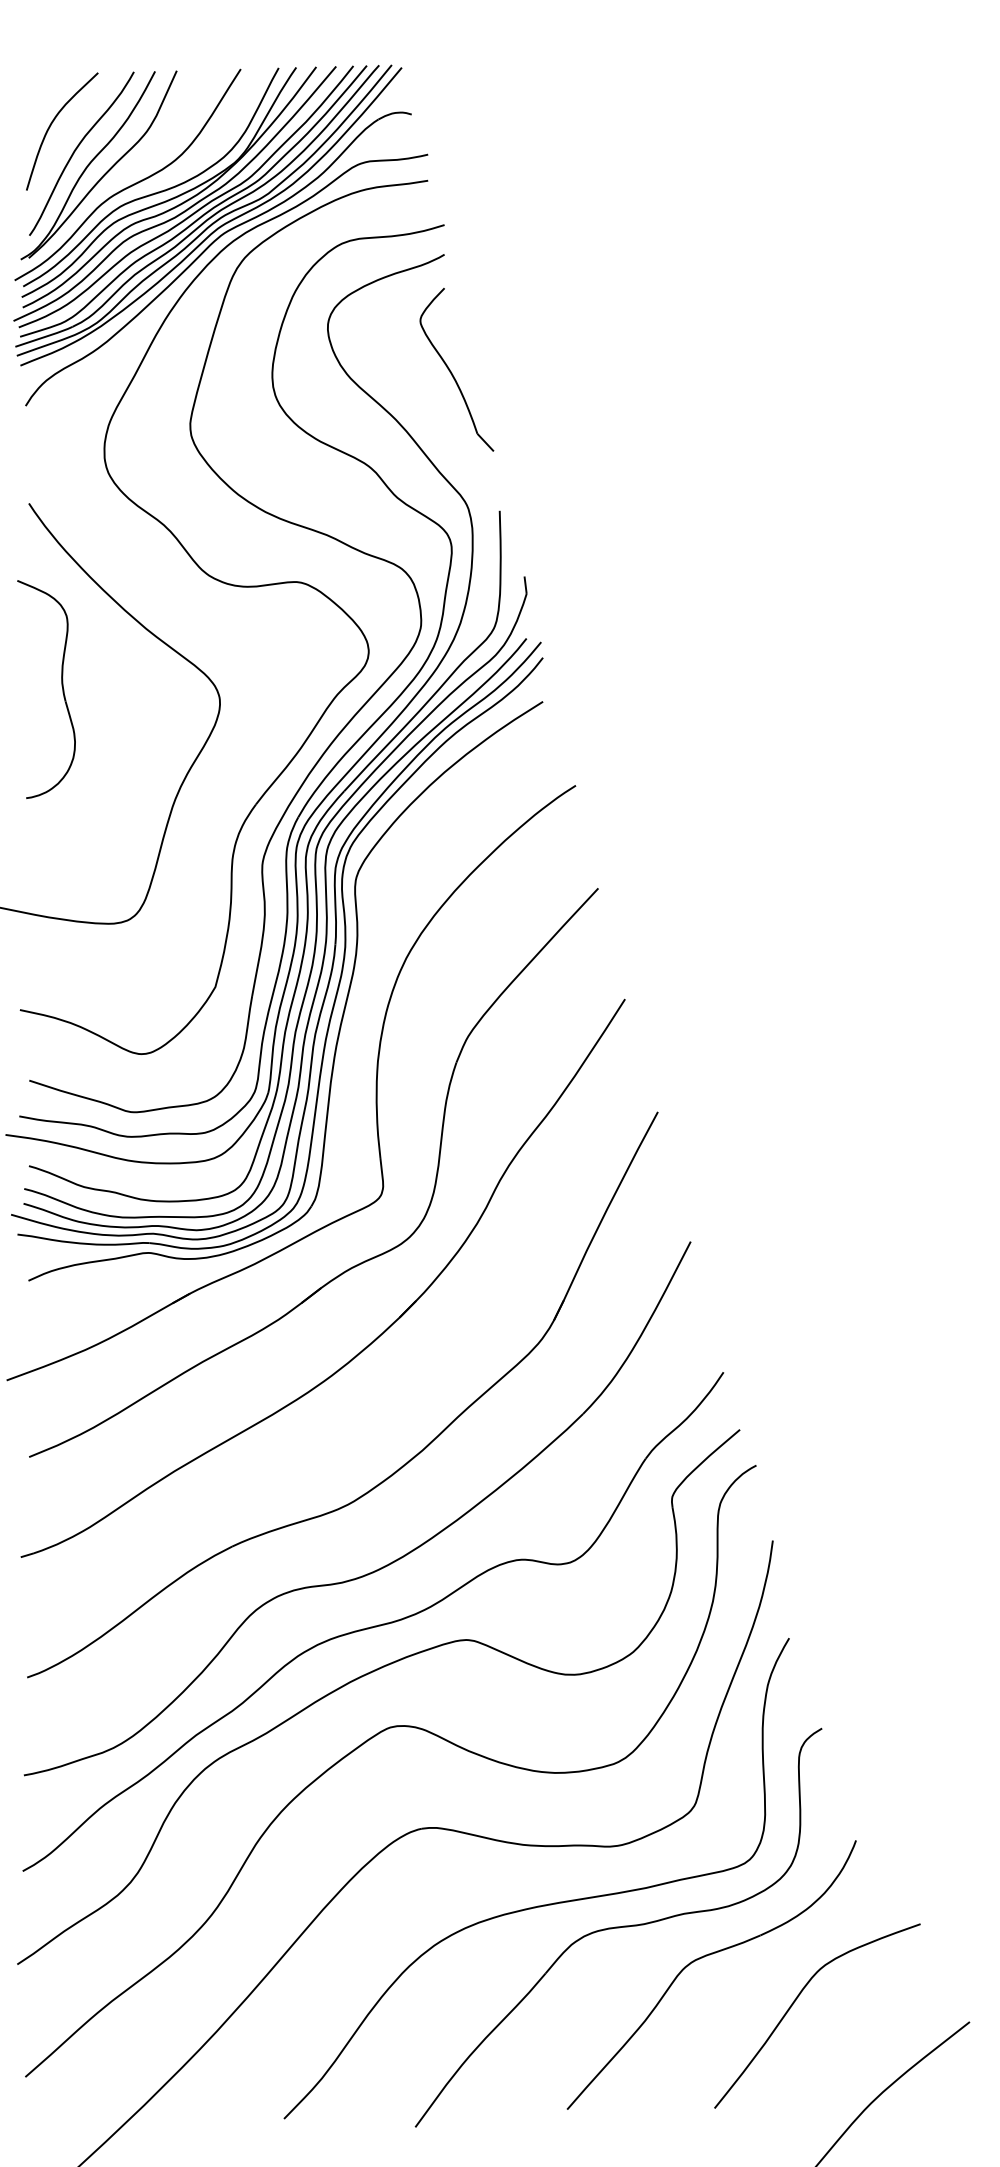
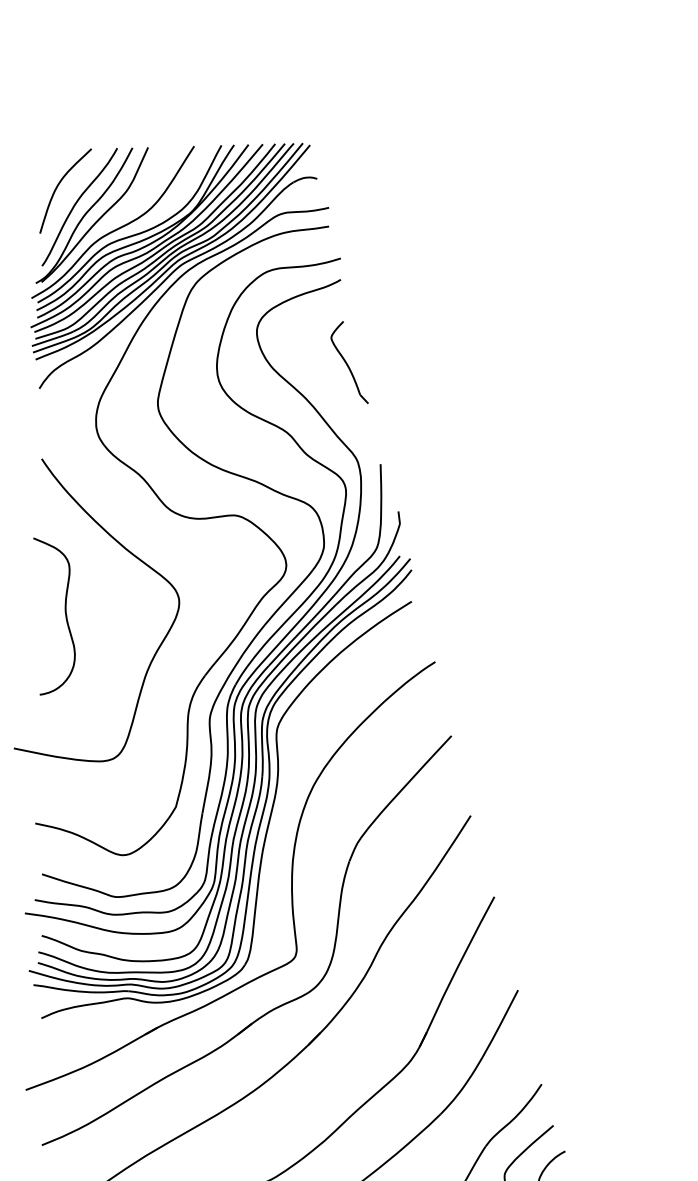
part: (456, 369) -> (349, 362), size x0.7
part: (61, 686) -> (65, 614), moved

